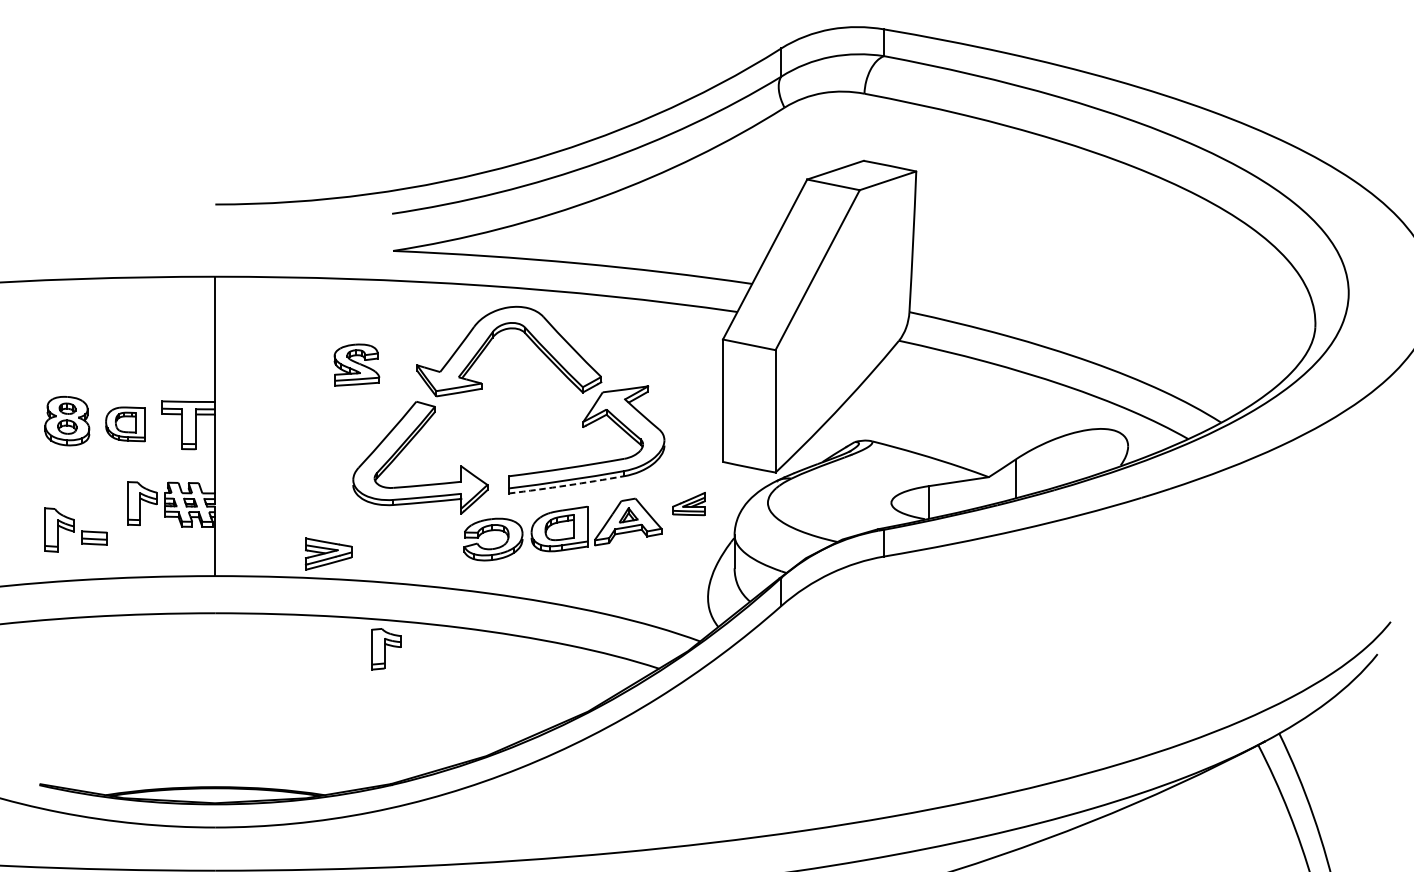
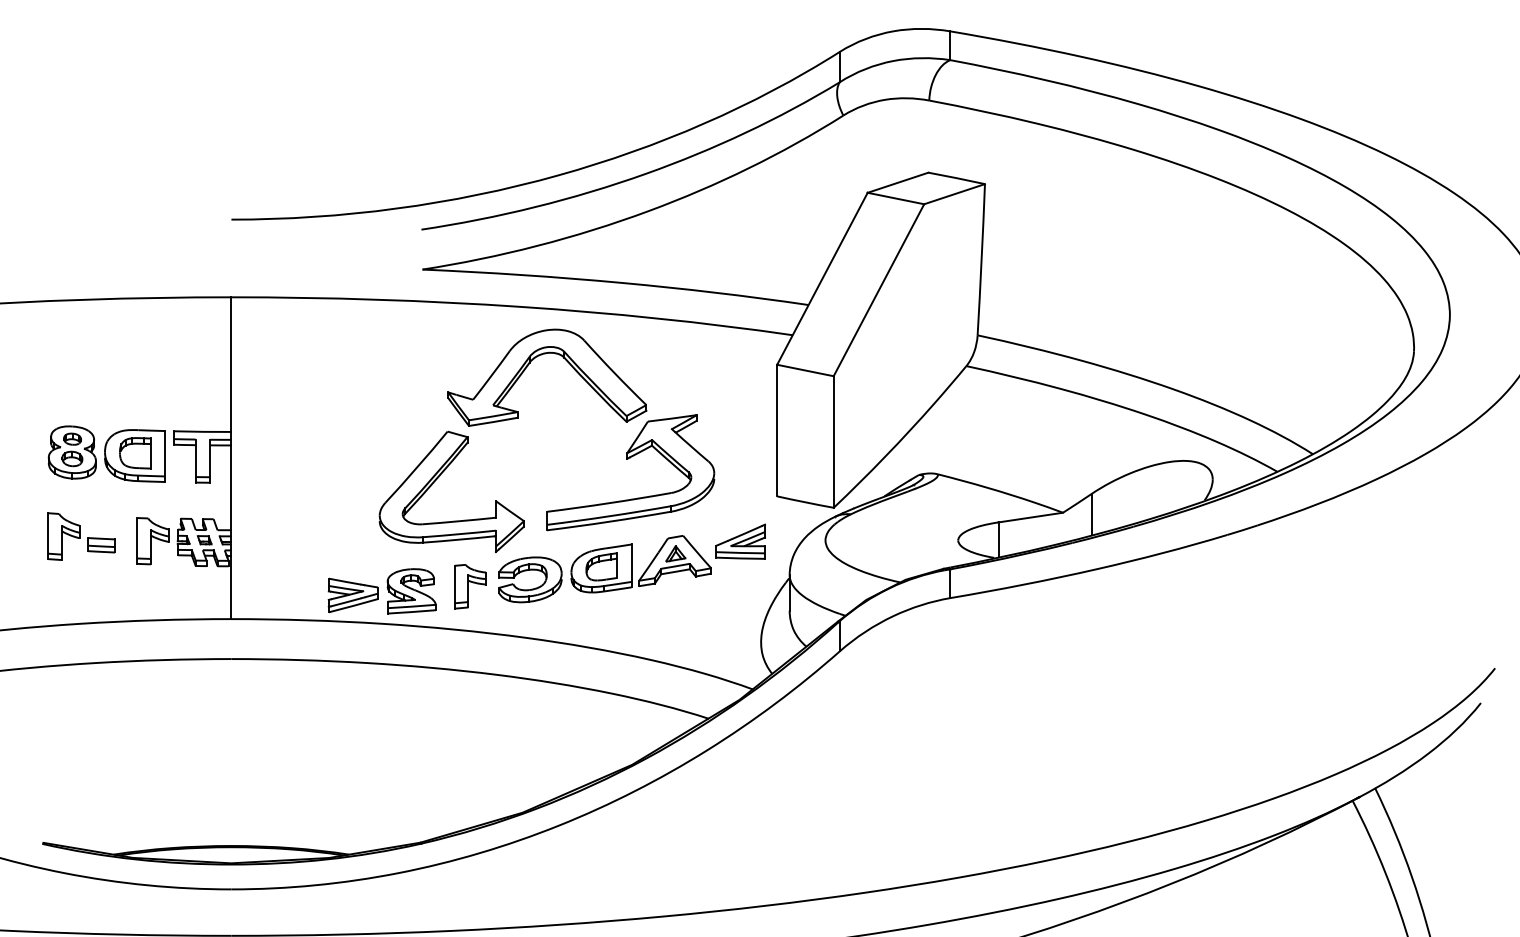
part: (356, 365) -> (411, 591), moved
part: (125, 423) -> (134, 455), size x1.43
arc: (567, 485) -> (609, 521), dashed -> solid
part: (688, 503) -> (740, 541), size x1.43
part: (75, 529) -> (81, 536), moved
part: (386, 649) -> (470, 586), moved

